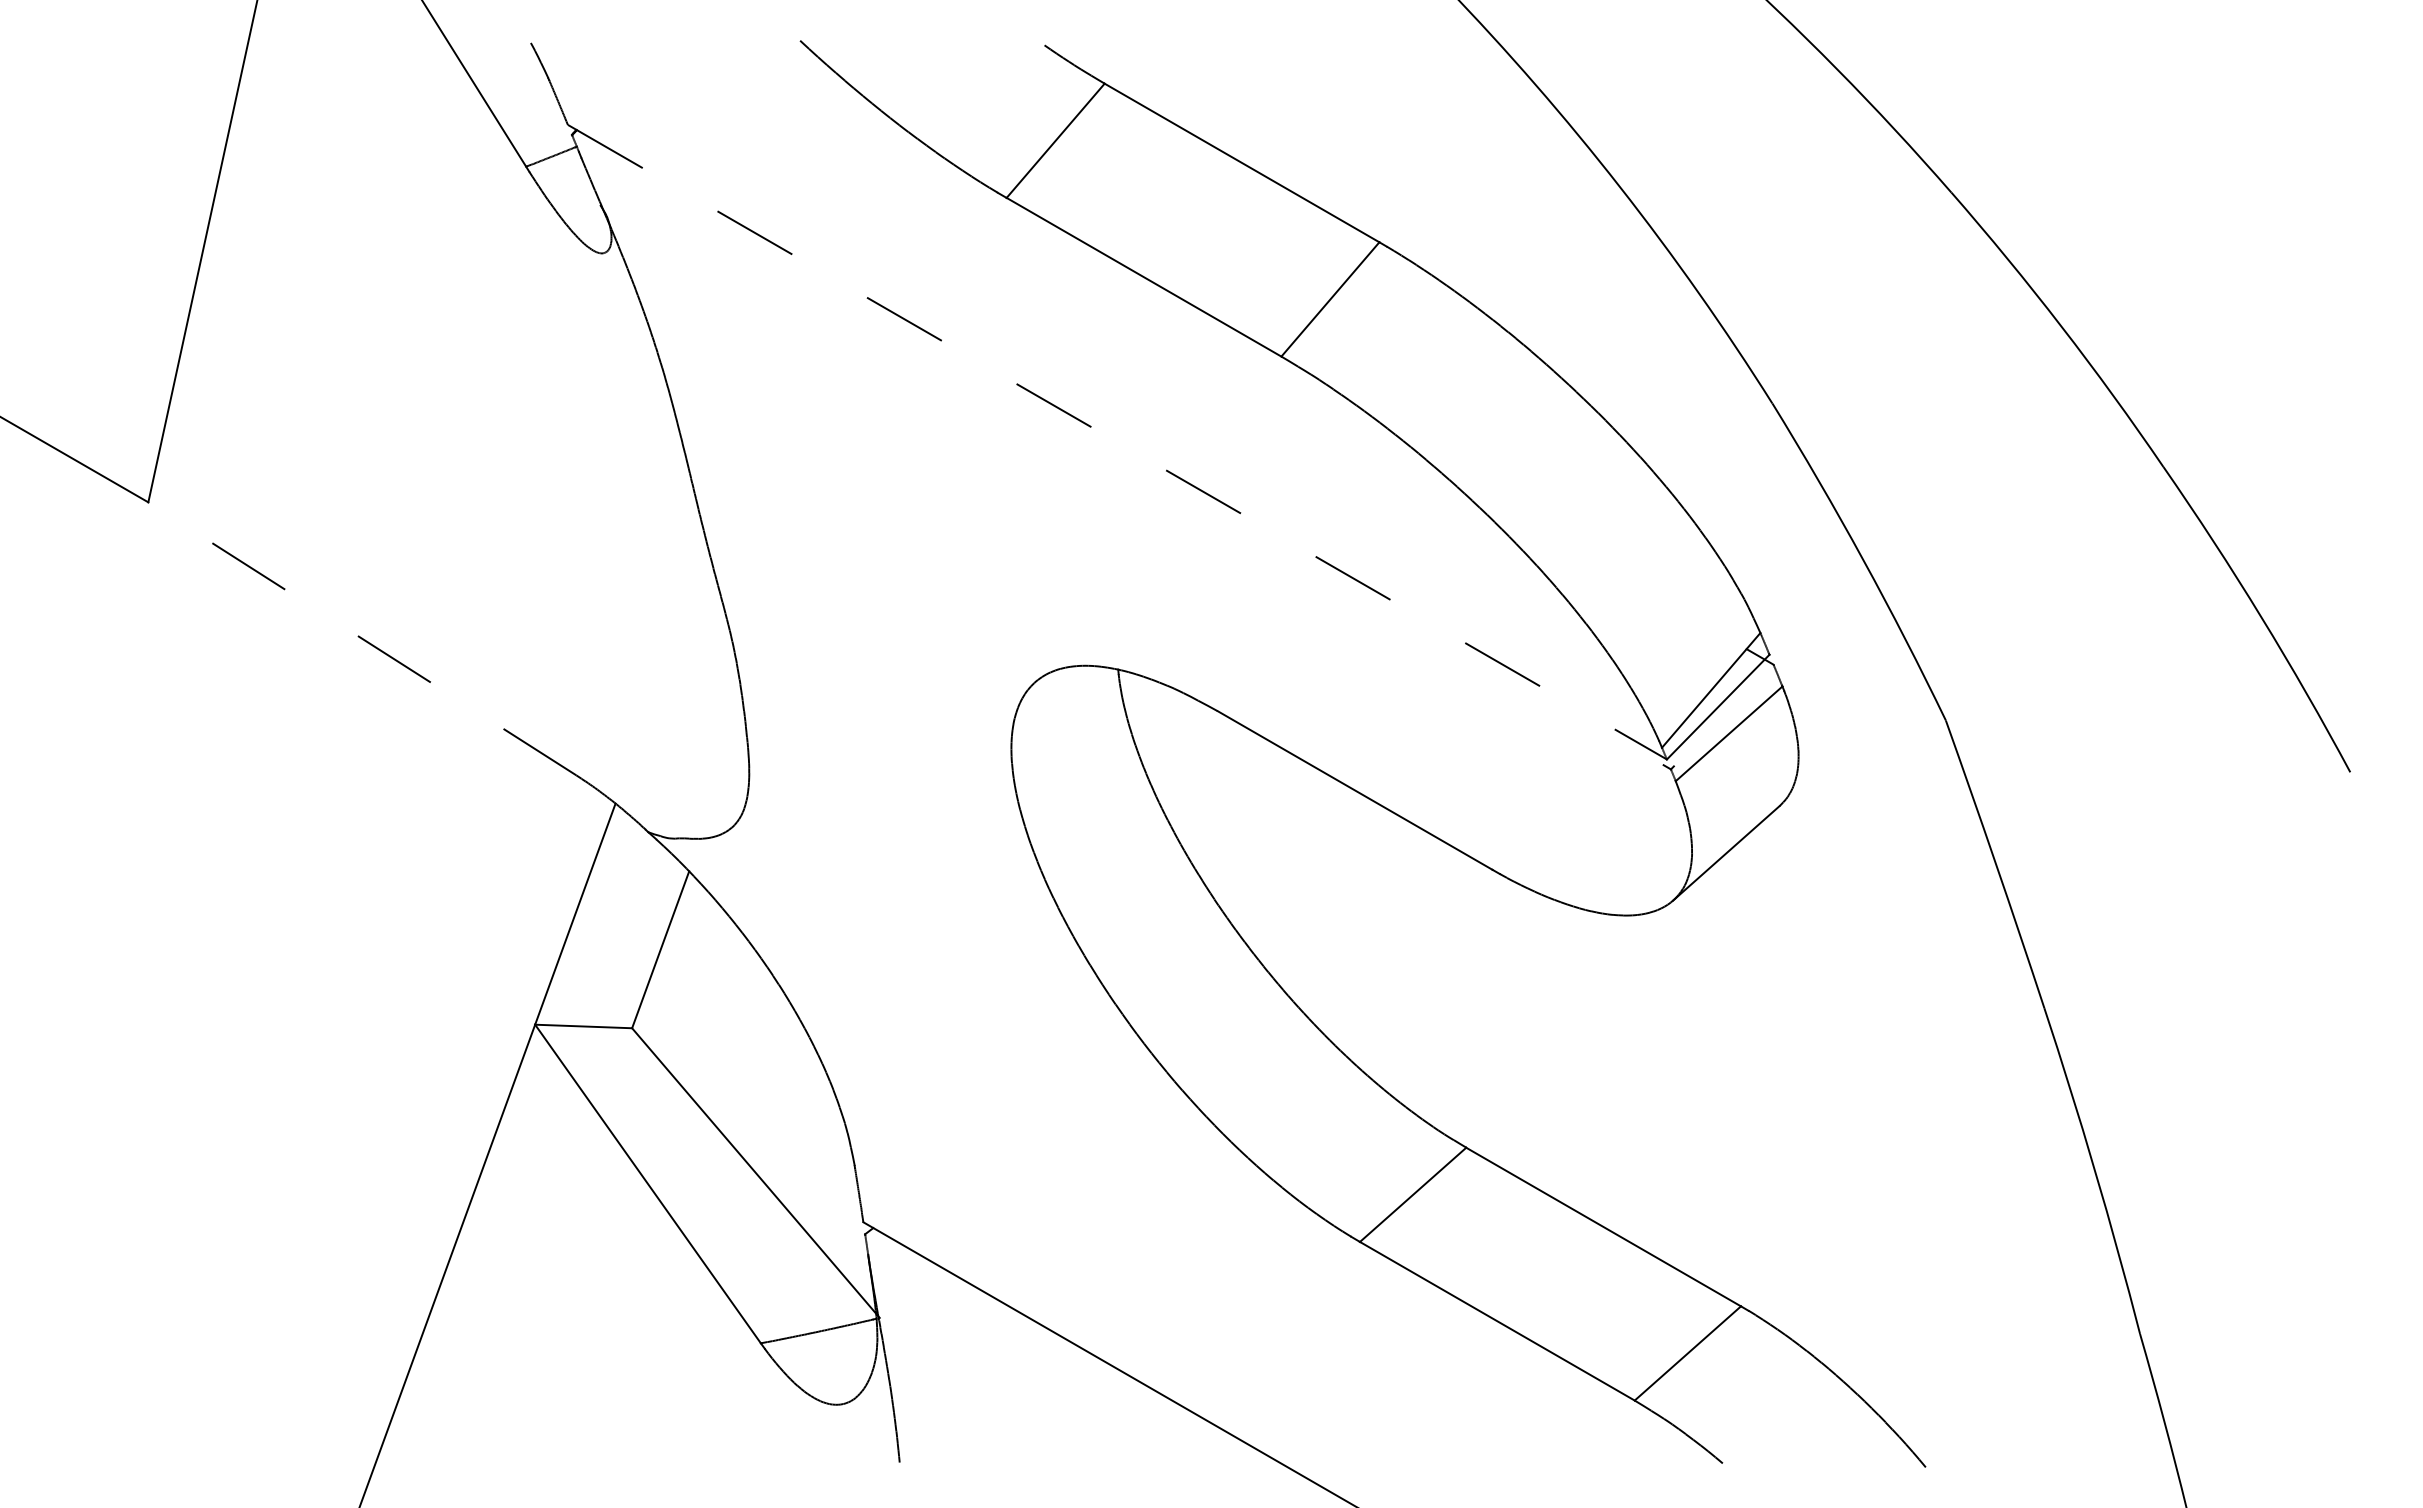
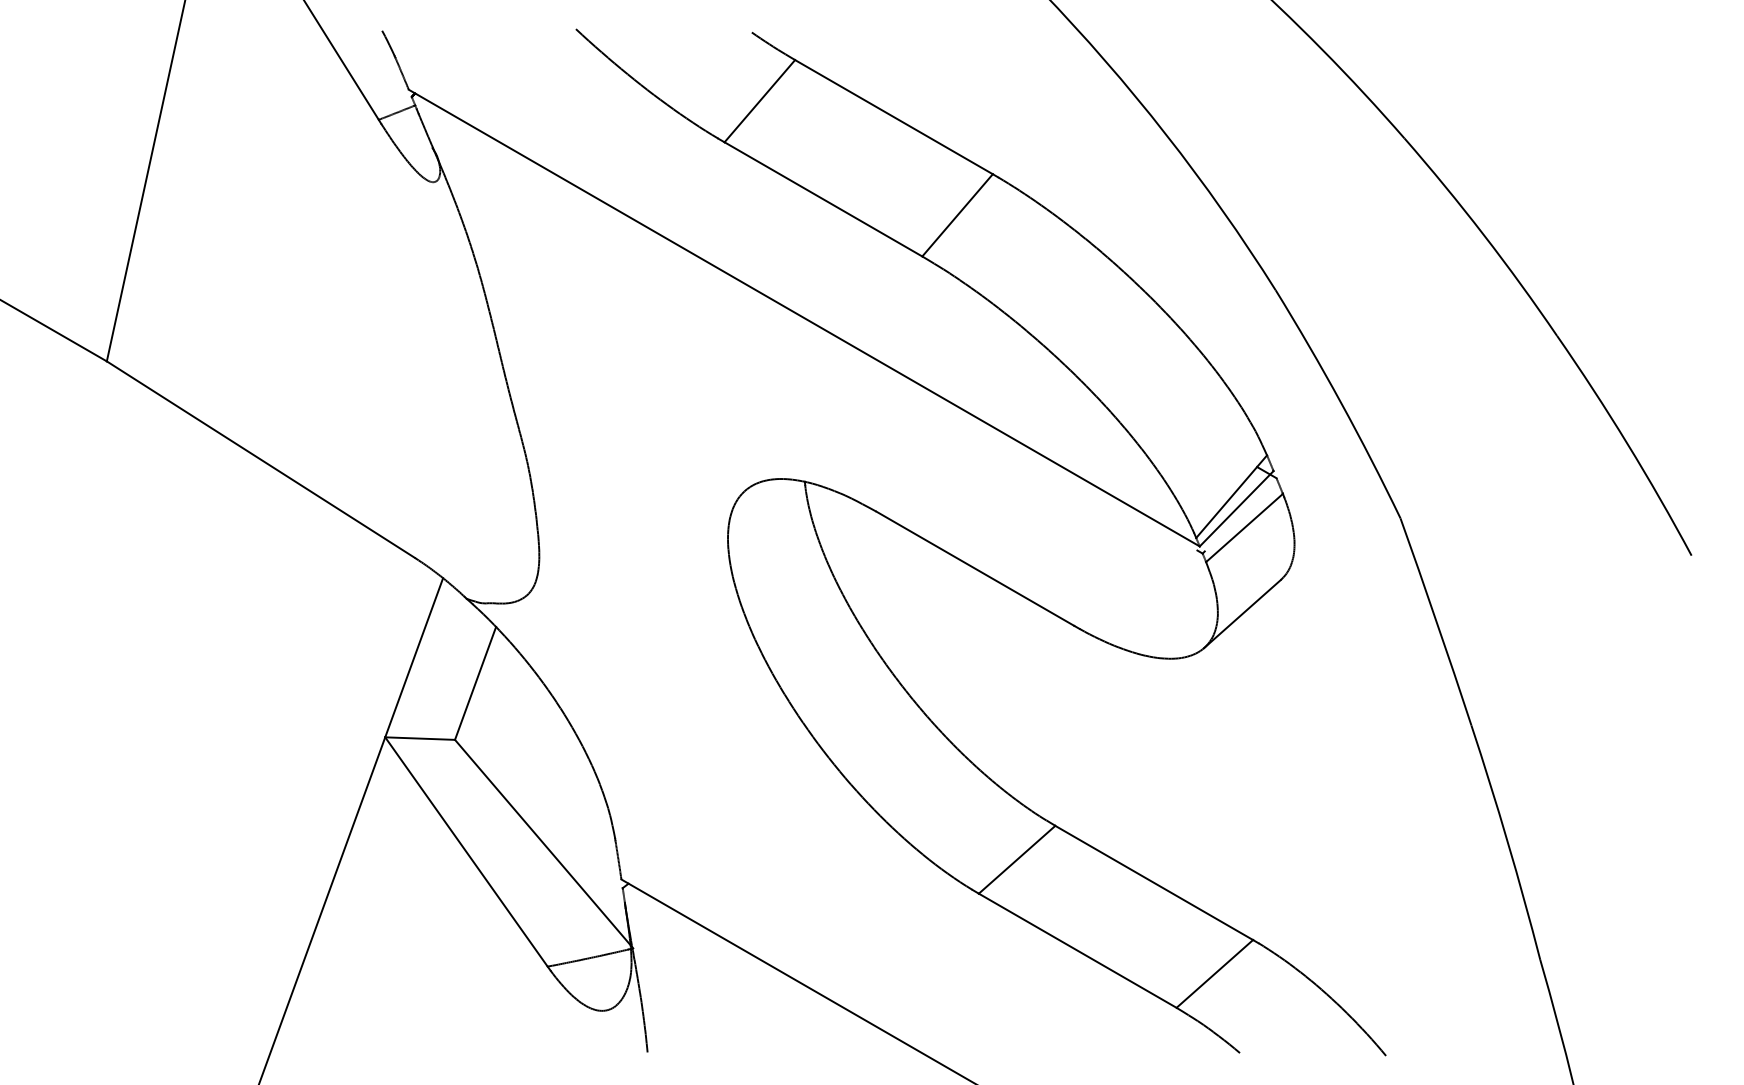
line: (1117, 442) -> (804, 318), dashed -> solid
line: (362, 638) -> (260, 459), dashed -> solid

